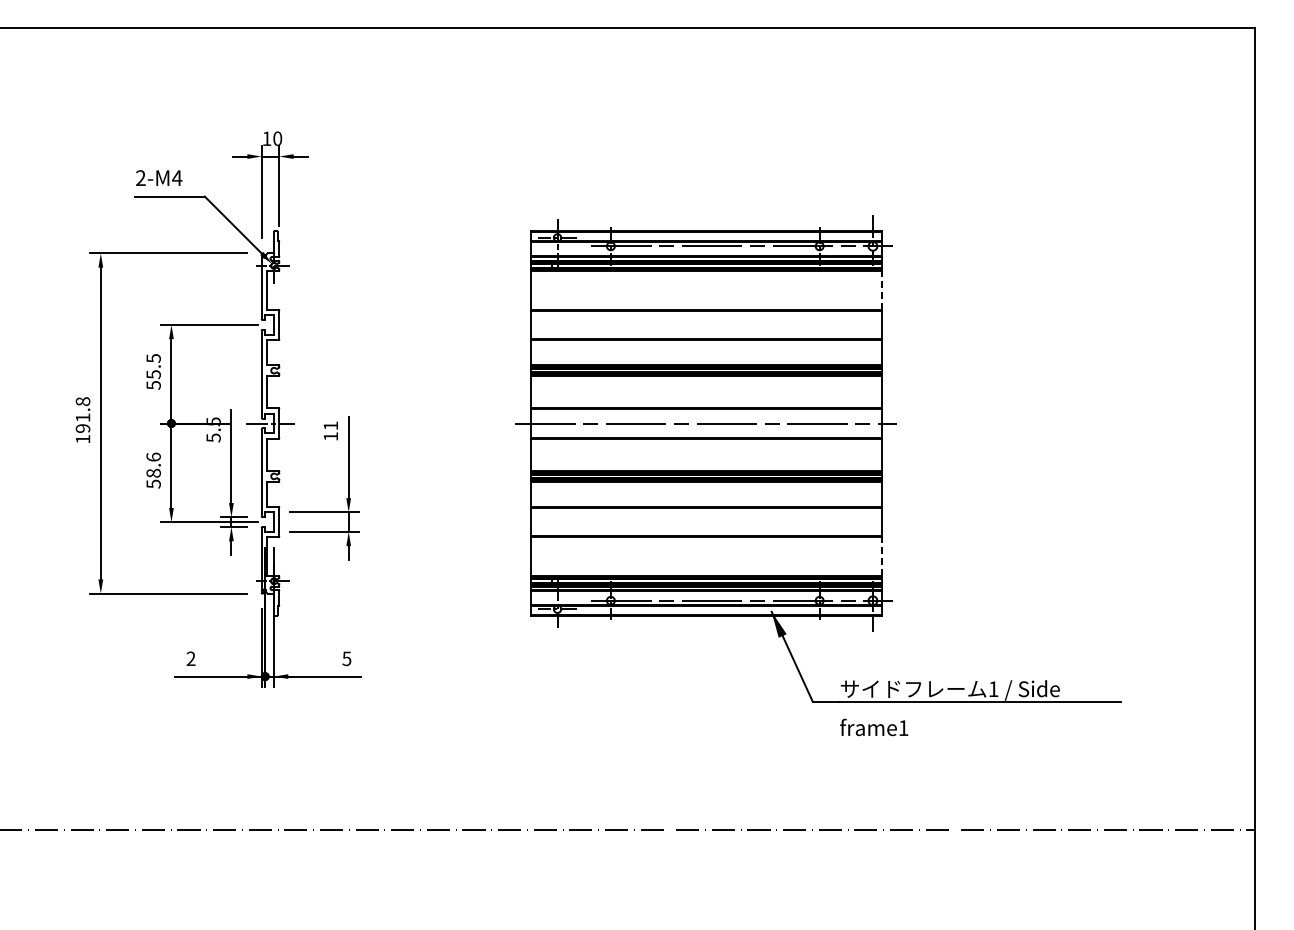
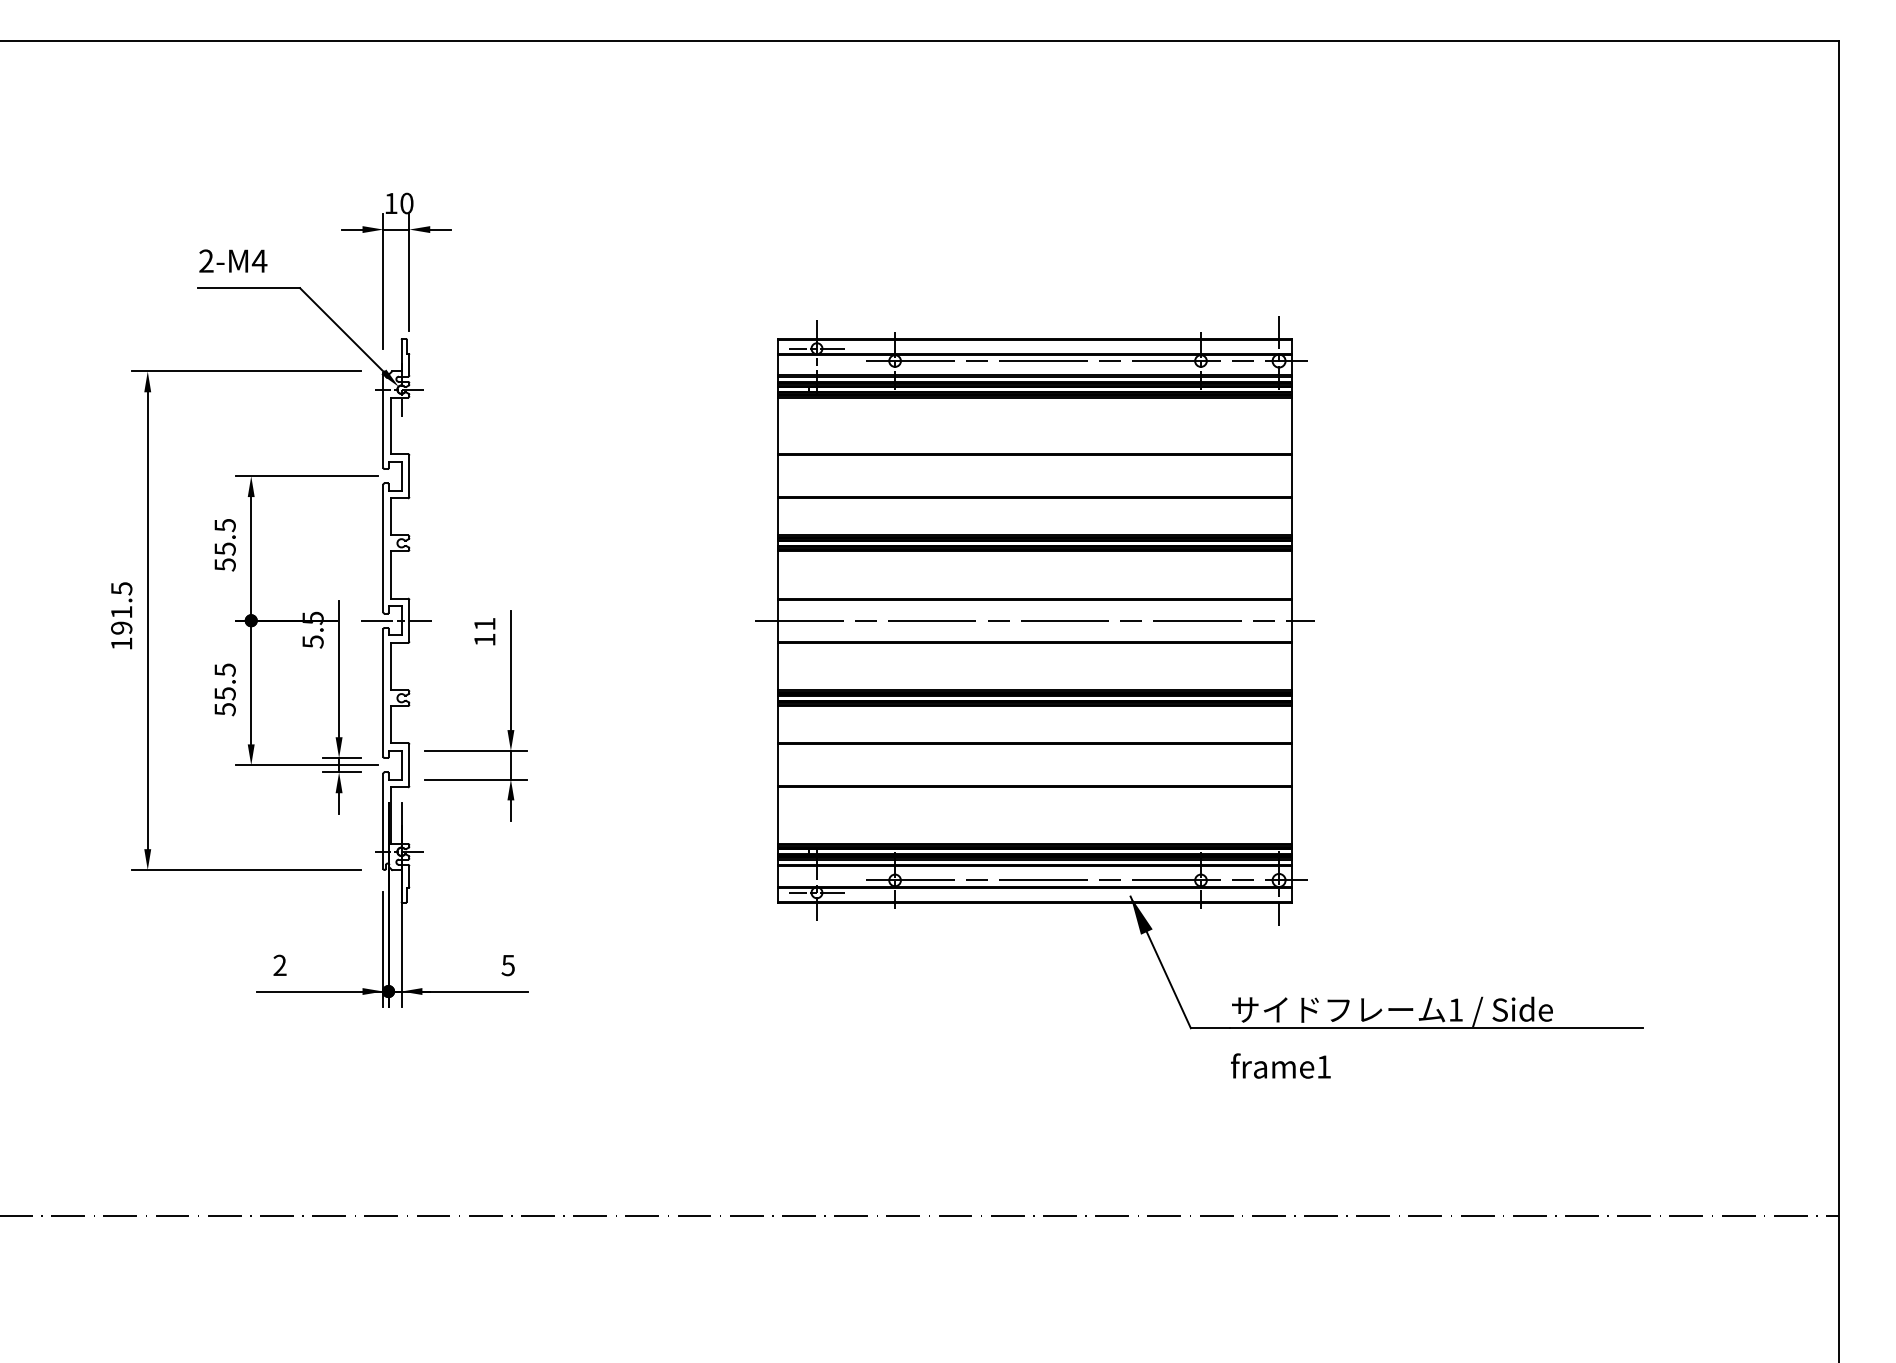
line: (881, 290) -> (1291, 425), dashed -> solid
text: (82, 401) -> (120, 588), 191.8 -> 191.5
text: (153, 464) -> (224, 680), 58.6 -> 55.5
line: (881, 556) -> (1291, 815), dashed -> solid

